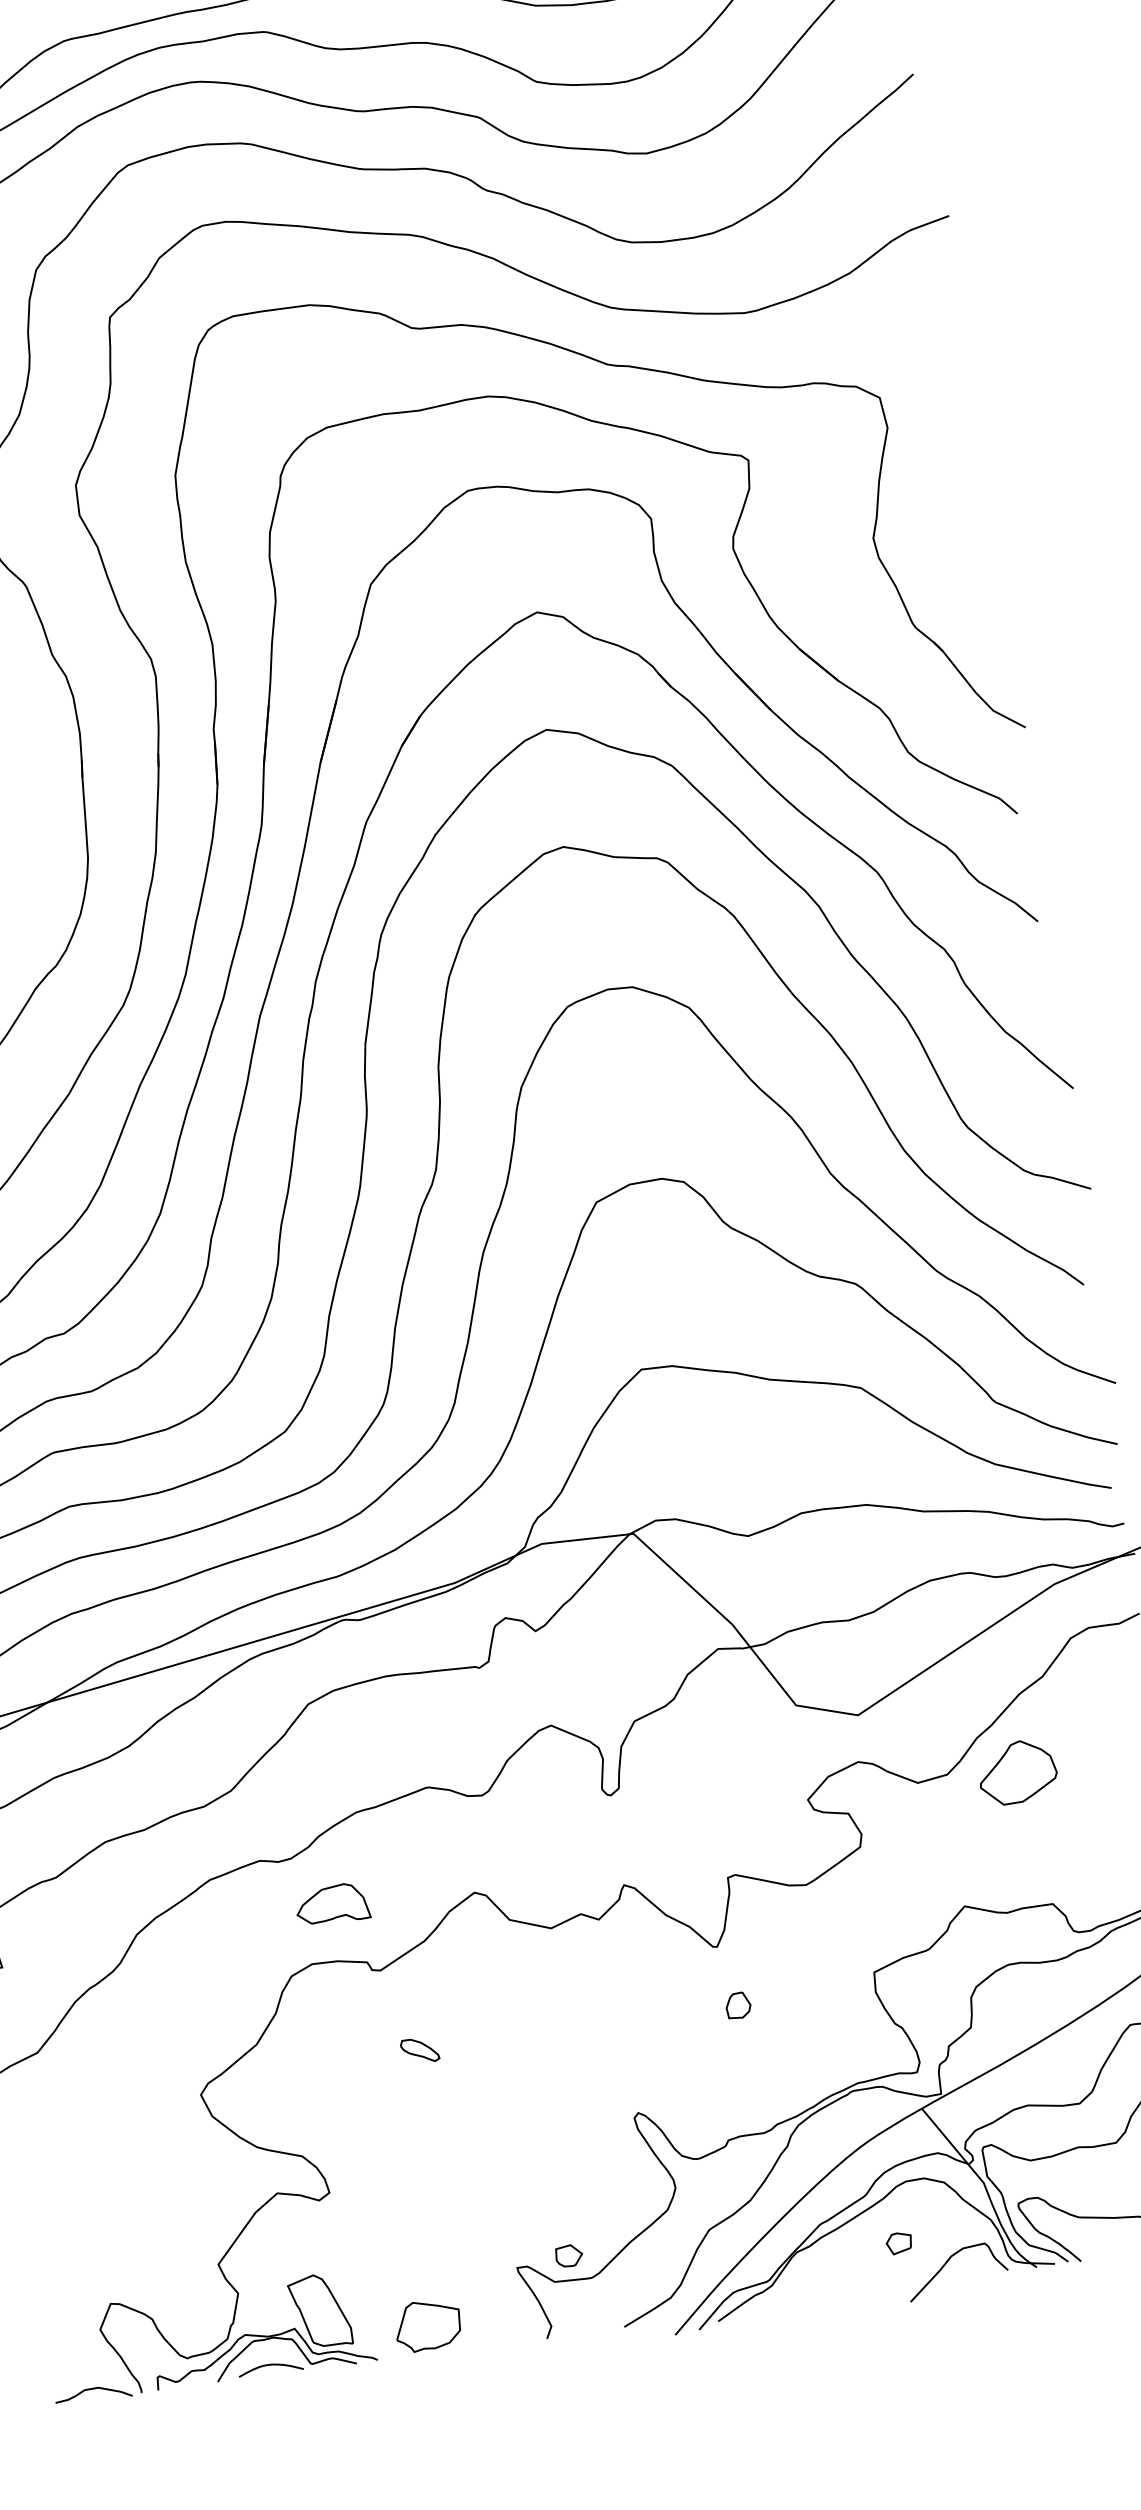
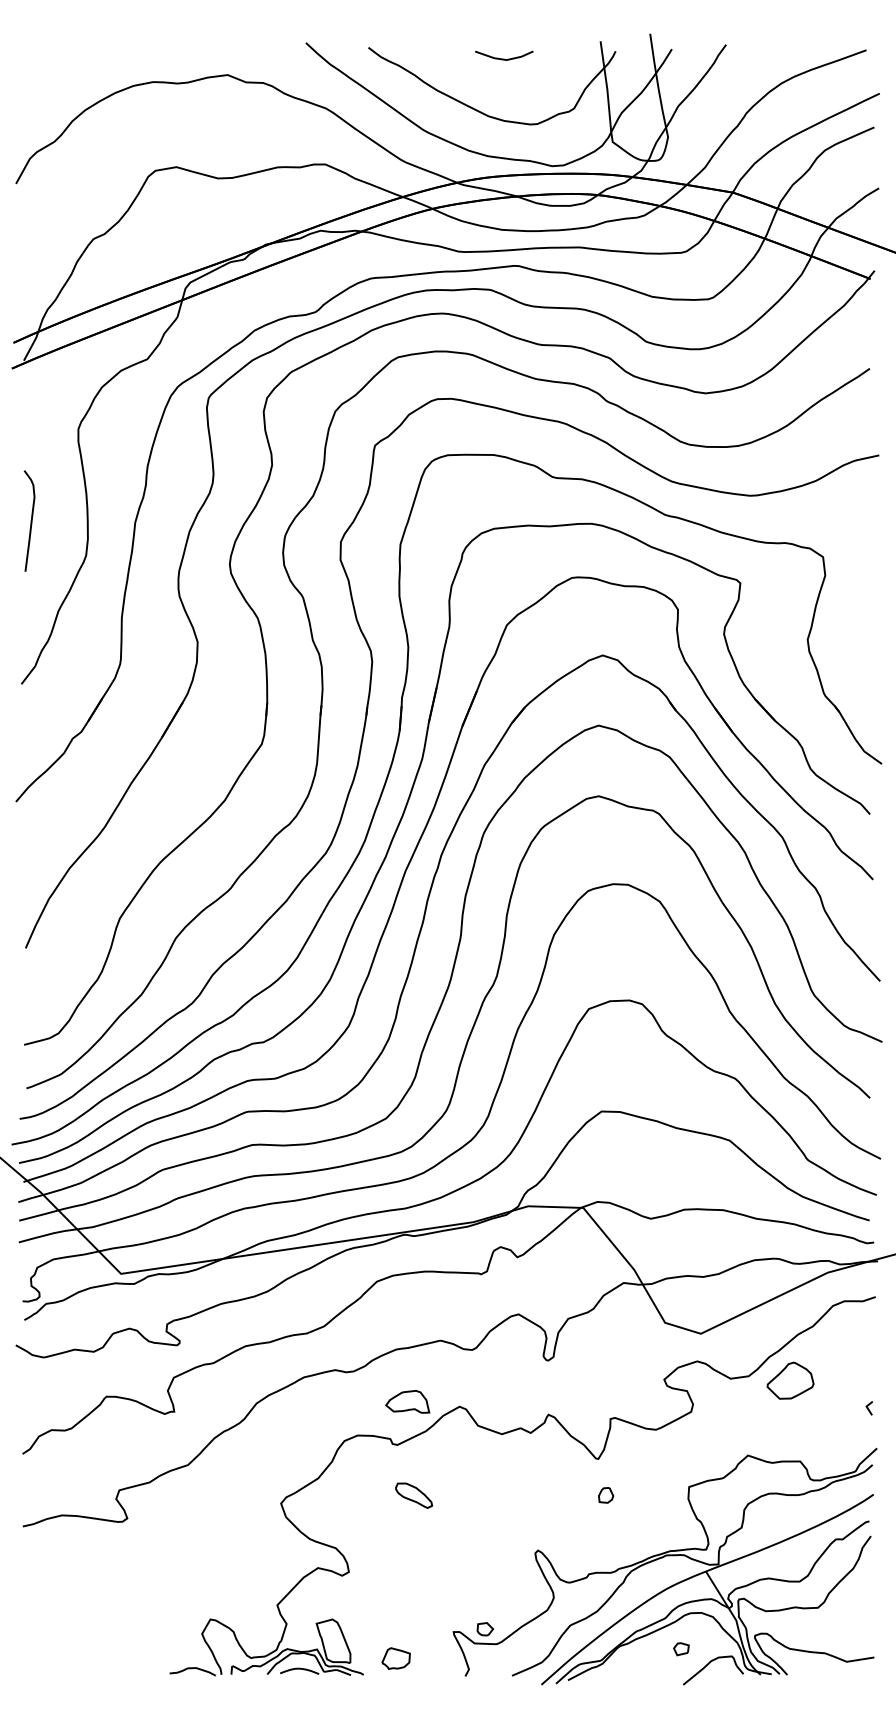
part: (332, 1903) -> (407, 1401), moved
part: (420, 2050) -> (414, 1495), size x1.67
part: (426, 2325) -> (395, 1658), size x0.71

